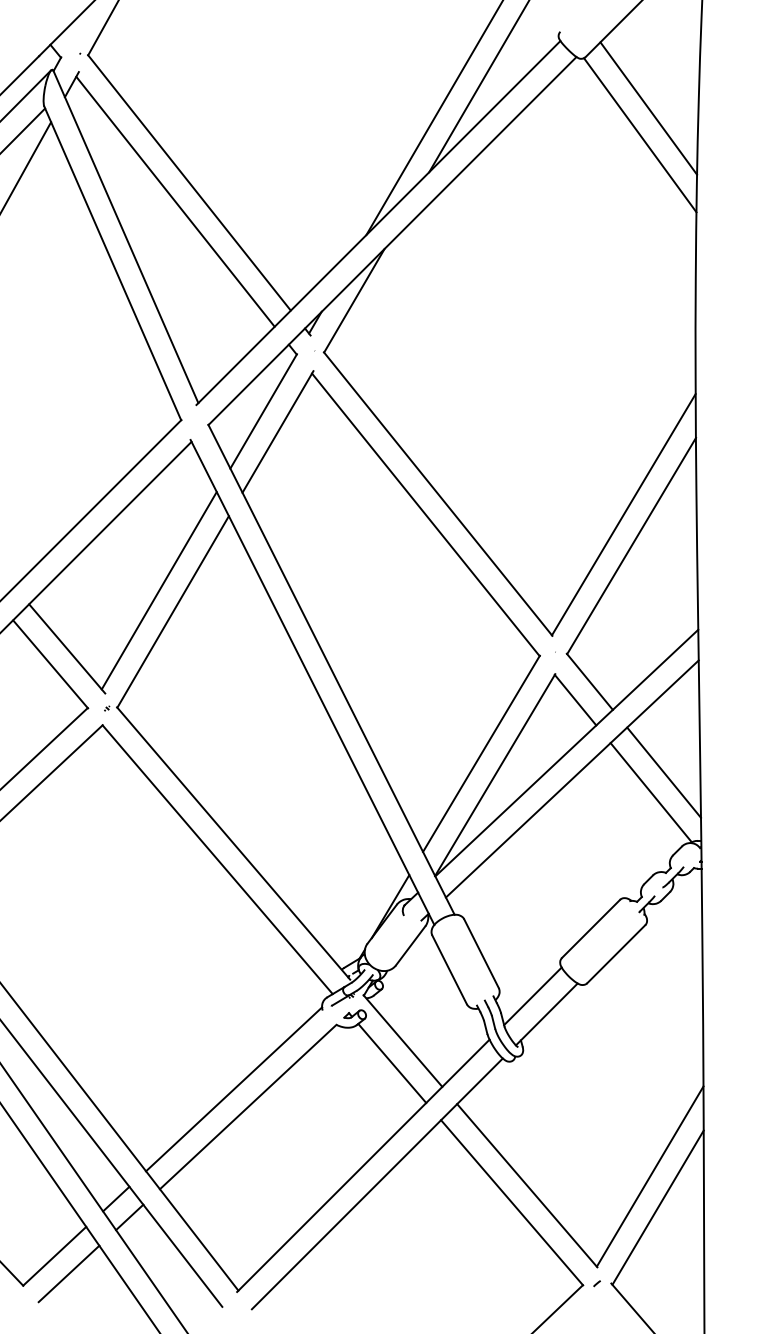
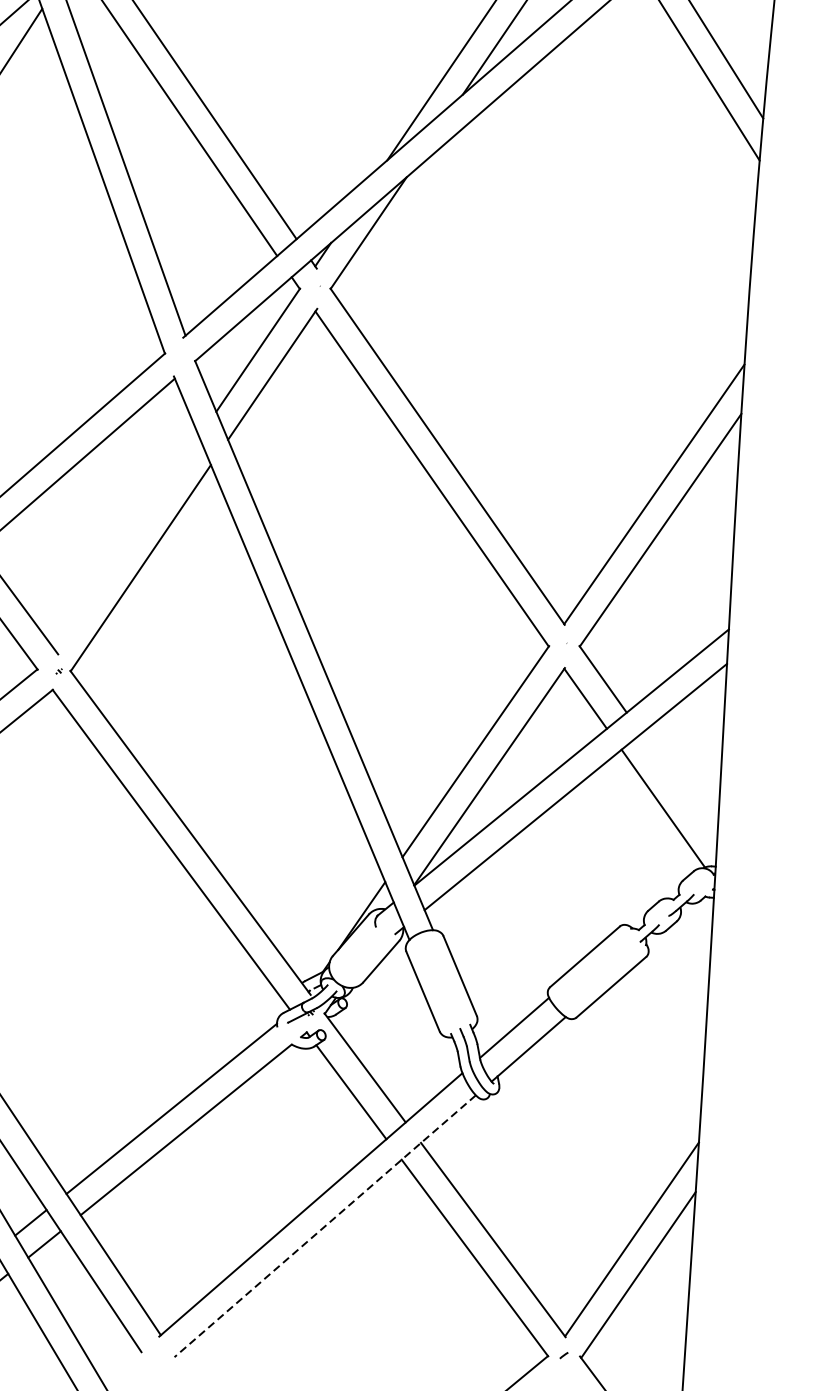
line: (158, 590) -> (126, 542), removed
line: (664, 772) -> (679, 786), removed
line: (377, 1184) -> (325, 1226), solid -> dashed

